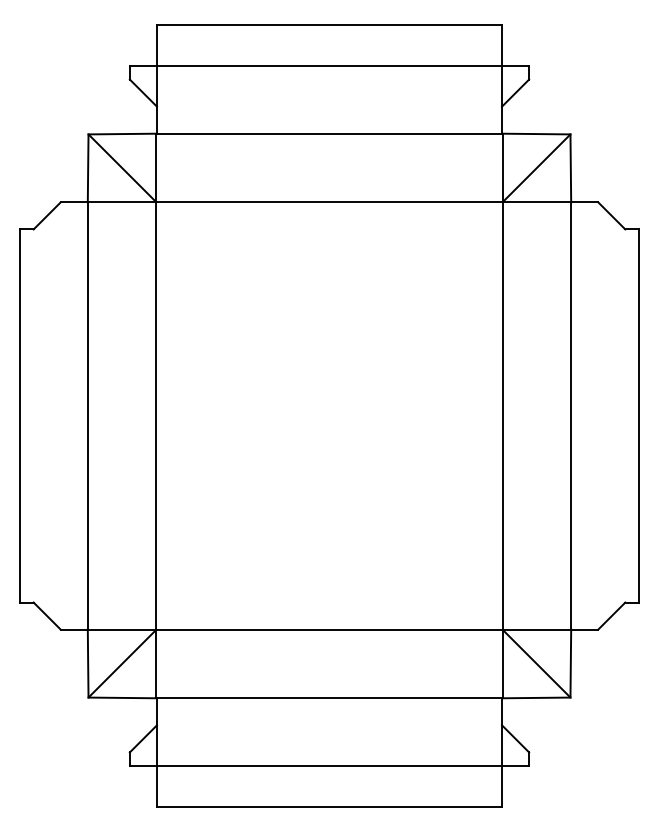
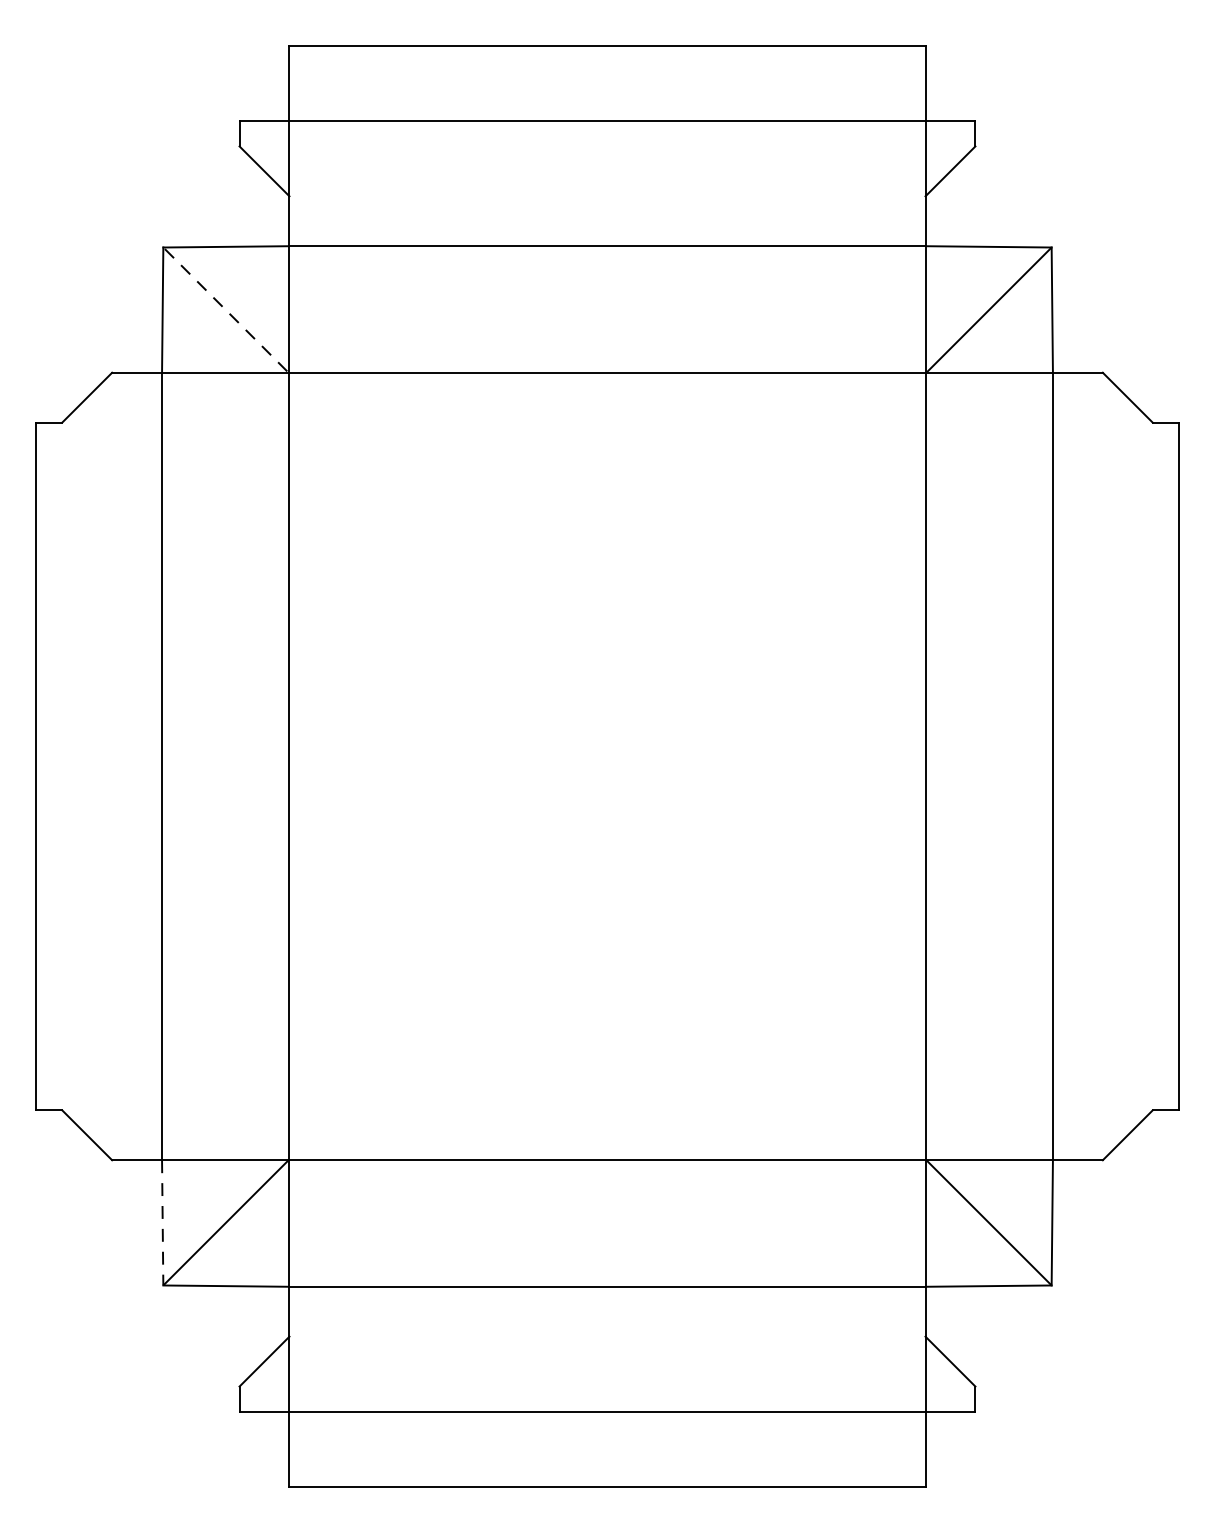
line: (122, 168) -> (225, 310), solid -> dashed
line: (88, 663) -> (163, 1222), solid -> dashed

